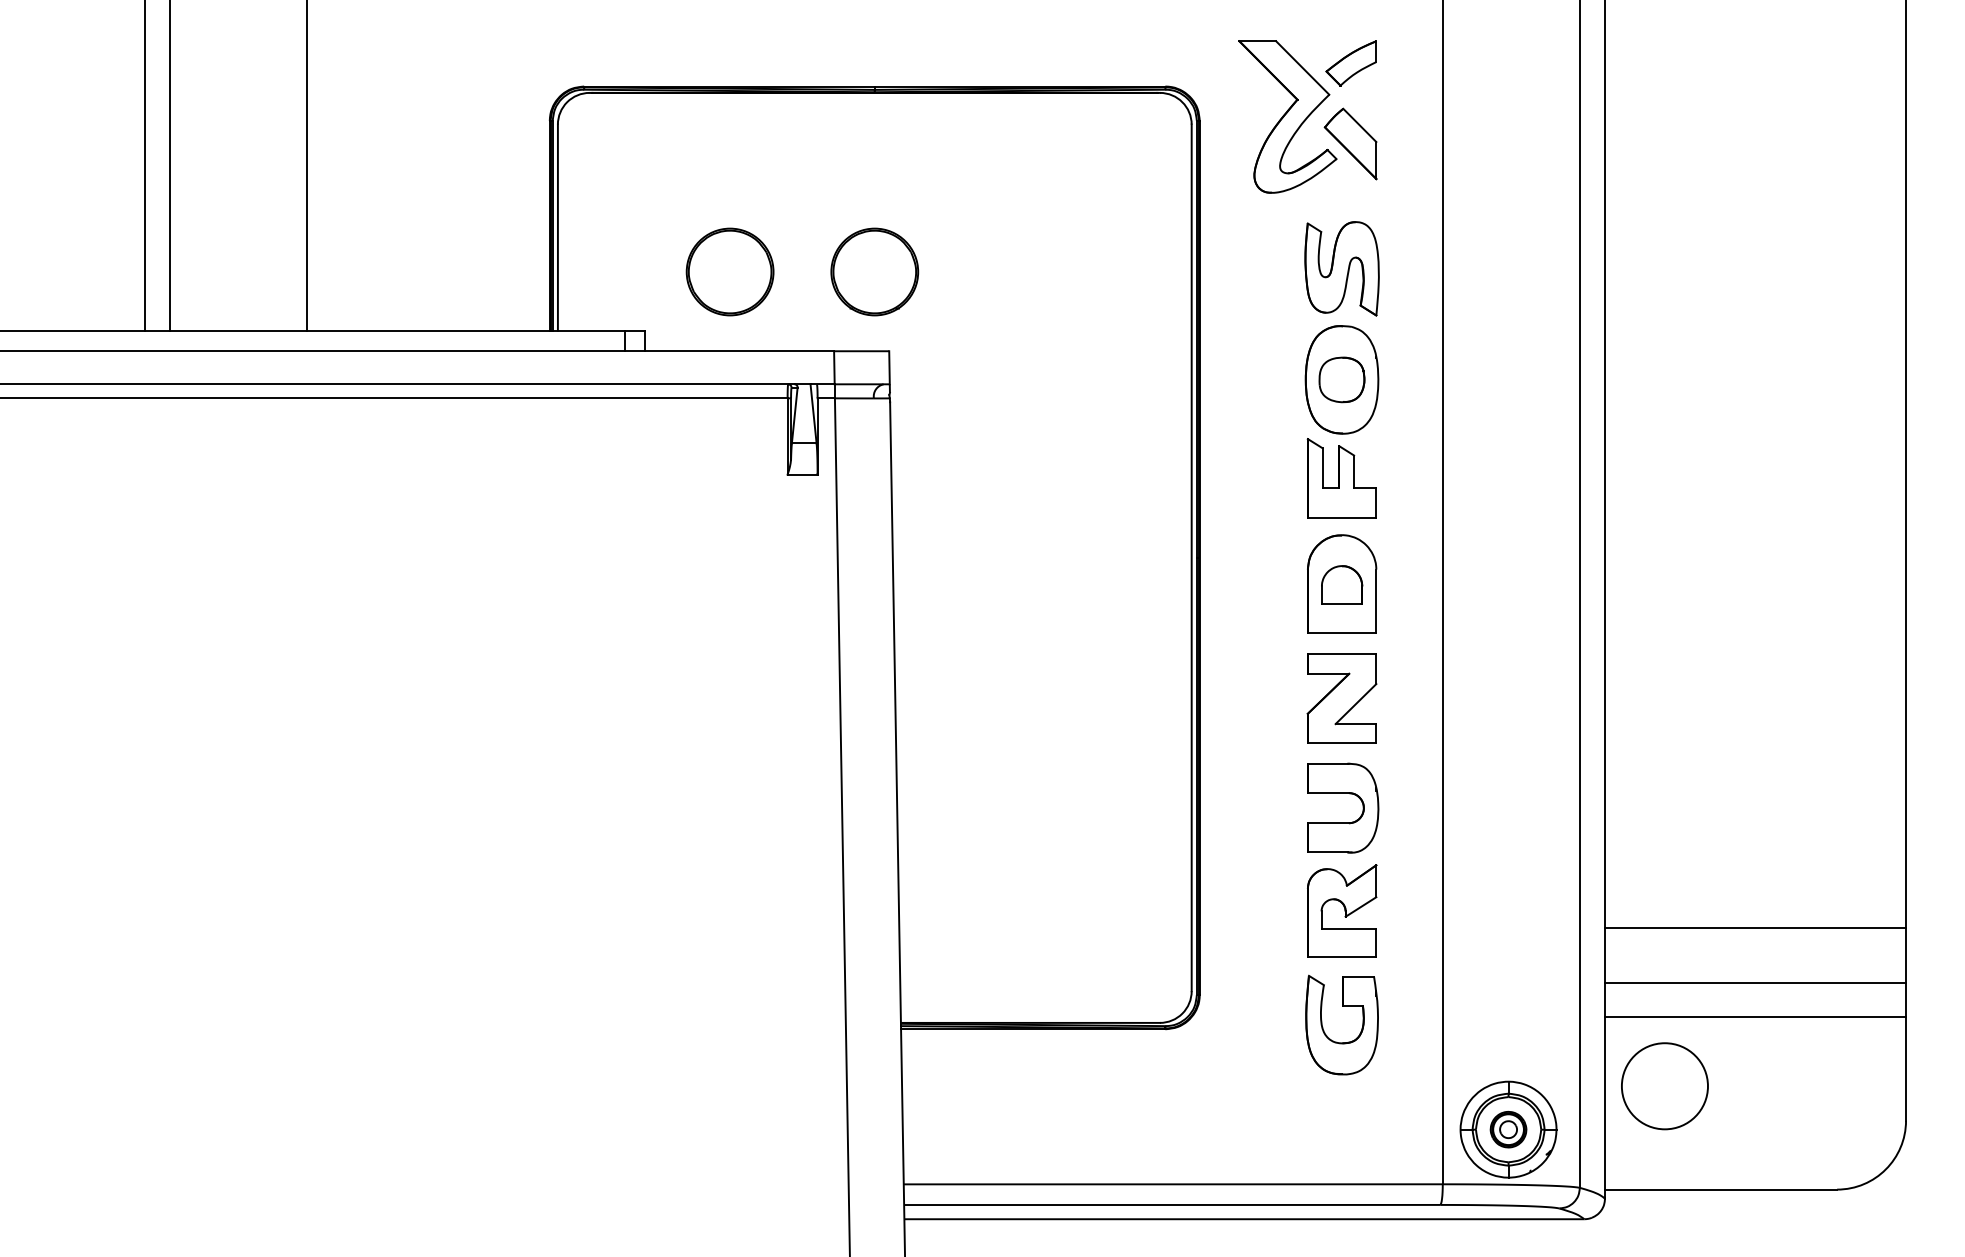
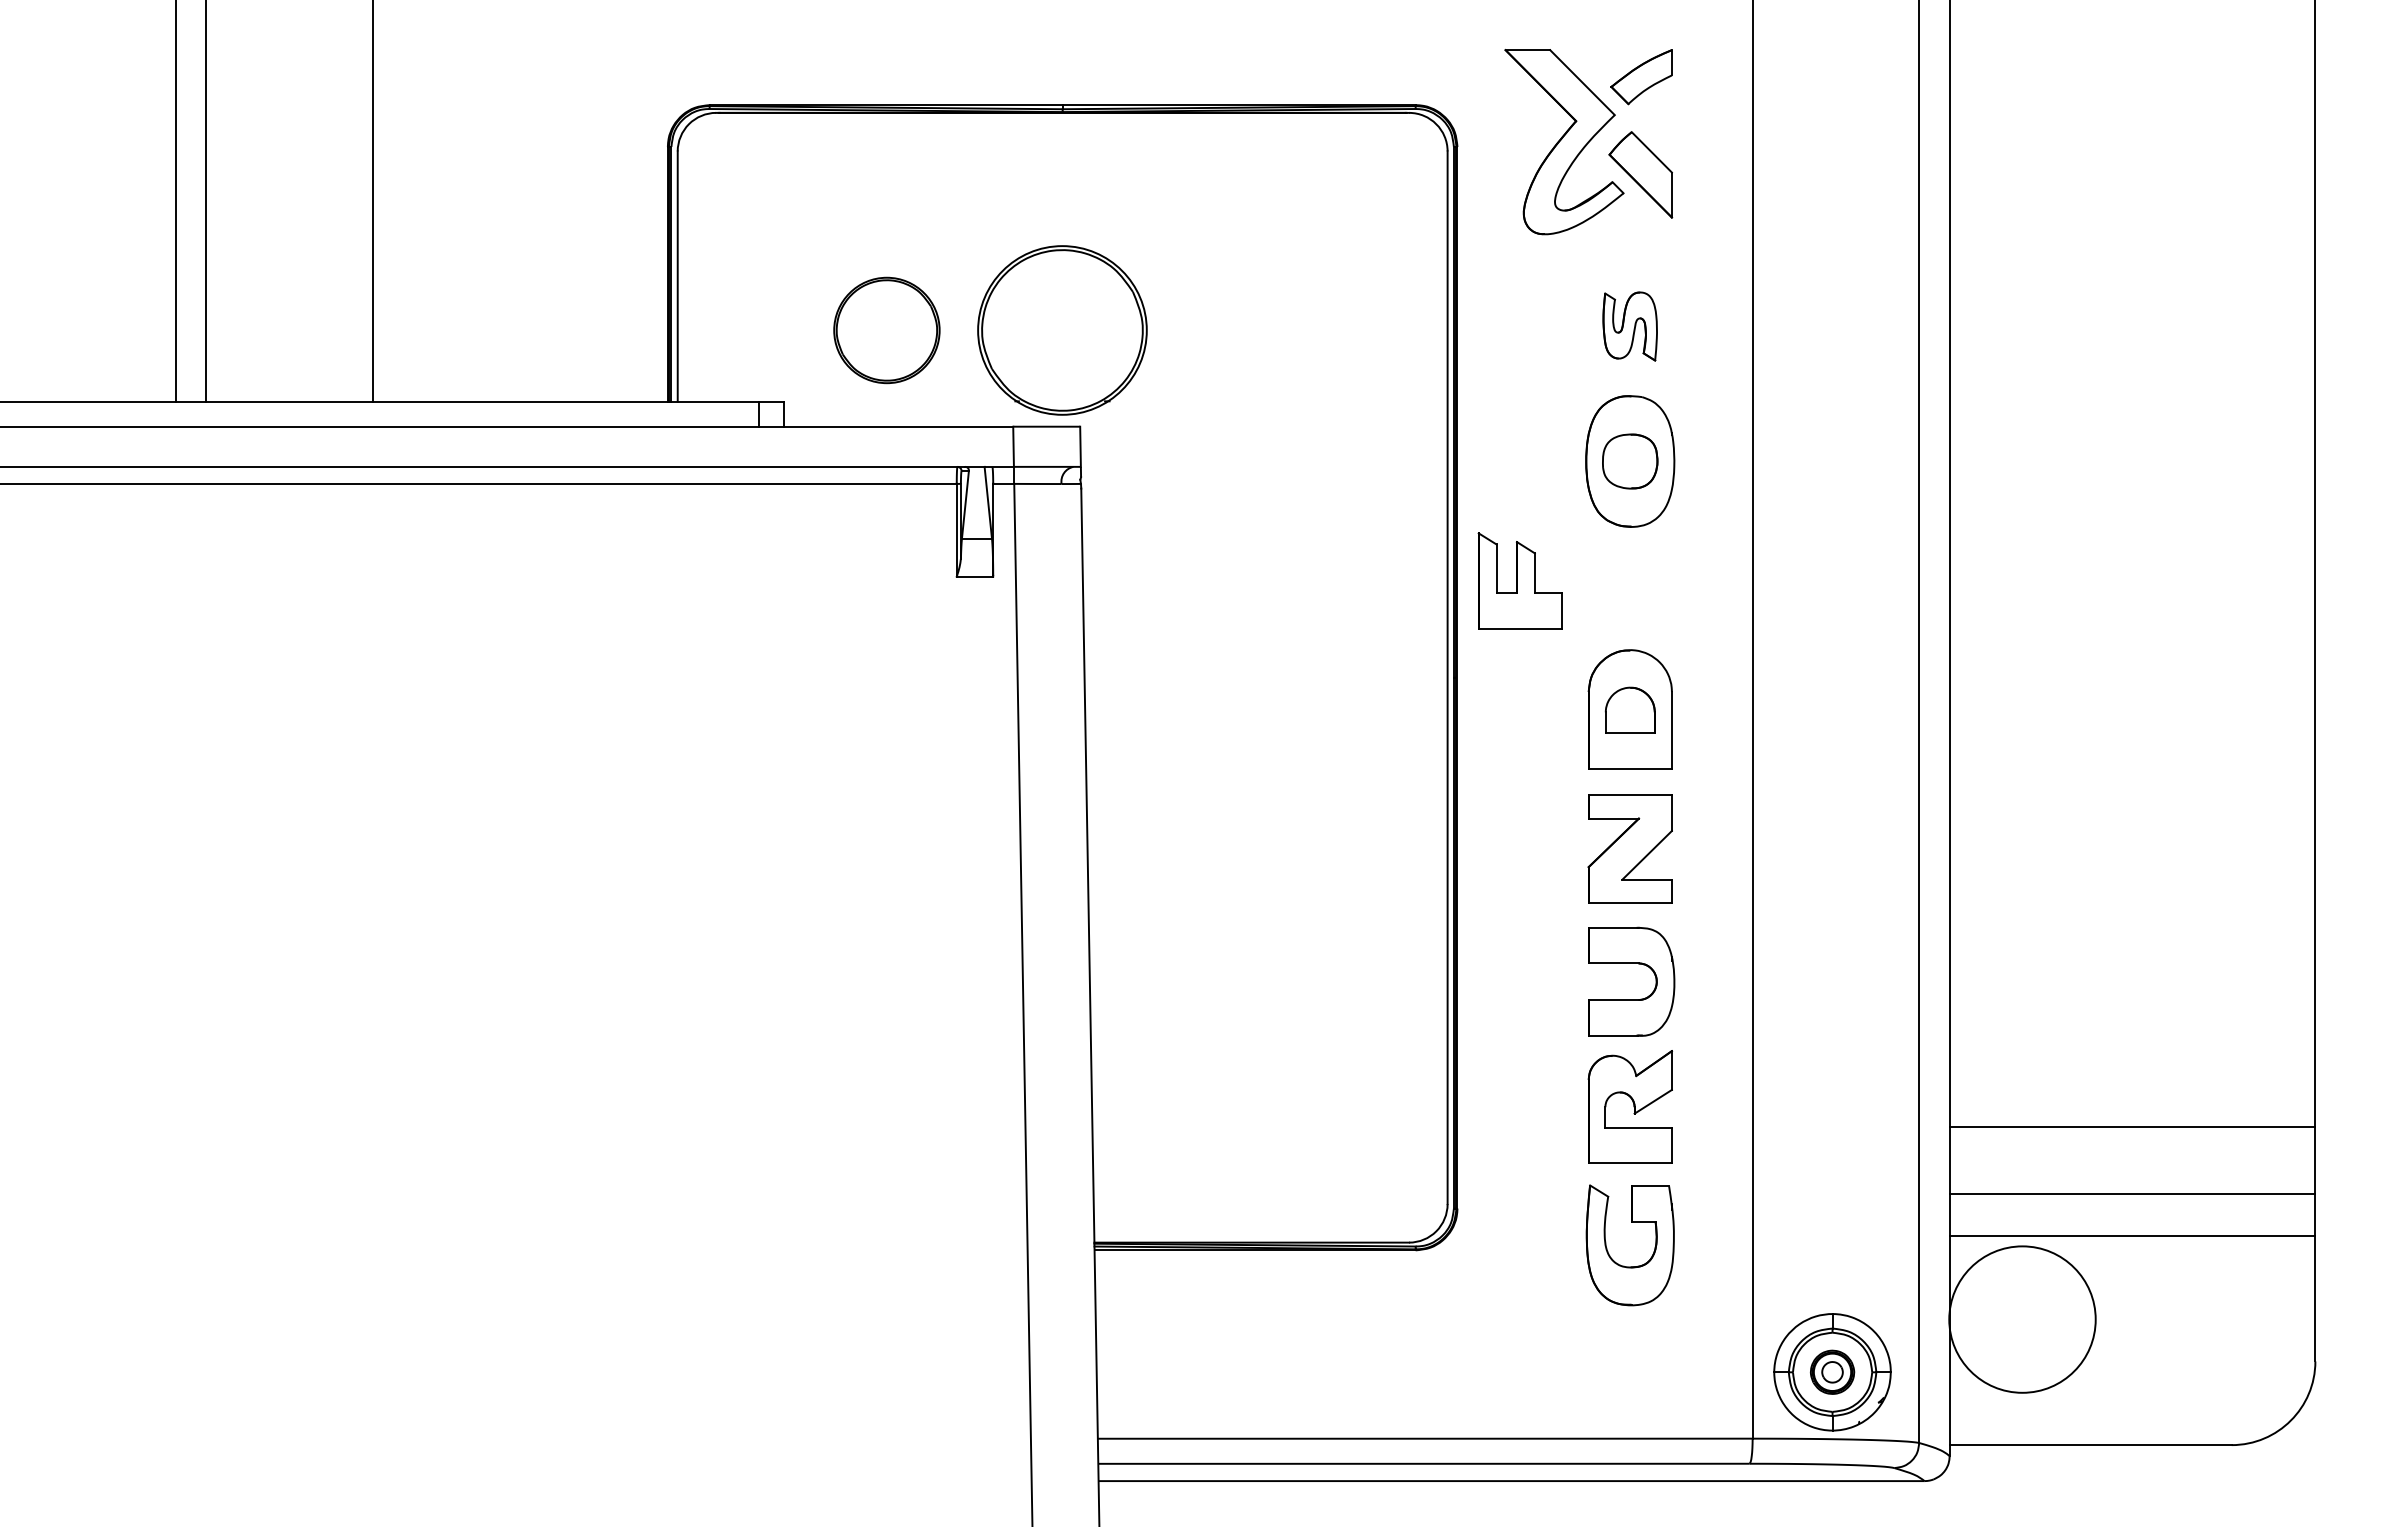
part: (1341, 268) -> (1629, 326), size x0.6
part: (874, 272) -> (1062, 330), size x1.6
part: (1341, 477) -> (1519, 580), moved
circle: (1664, 1086) -> (2022, 1319), size x1.4

